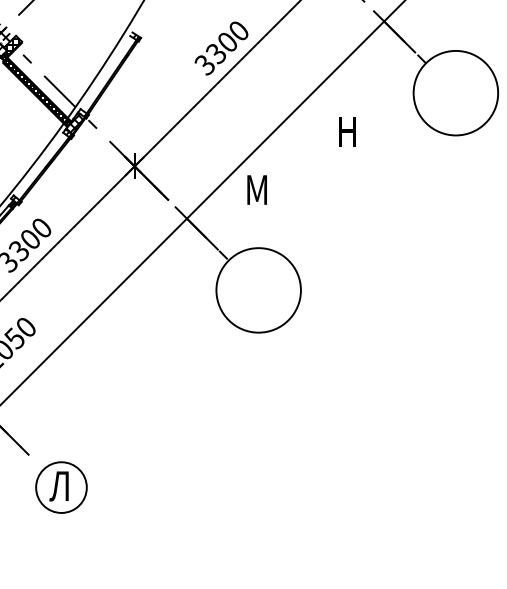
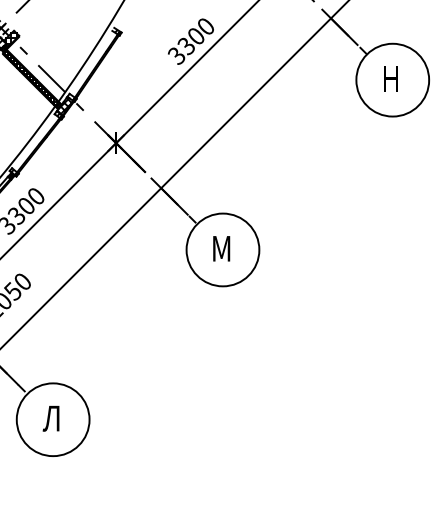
text: (347, 131) -> (390, 78), moved
text: (256, 189) -> (221, 248), moved
circle: (61, 487) -> (53, 419), size x1.67

